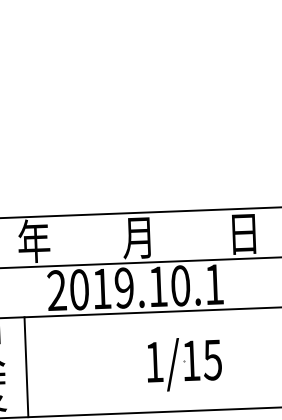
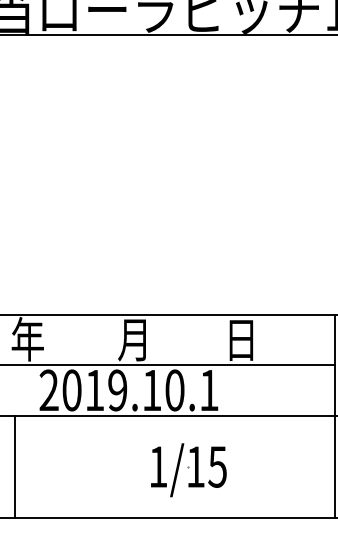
part: (184, 364) -> (188, 470), moved

